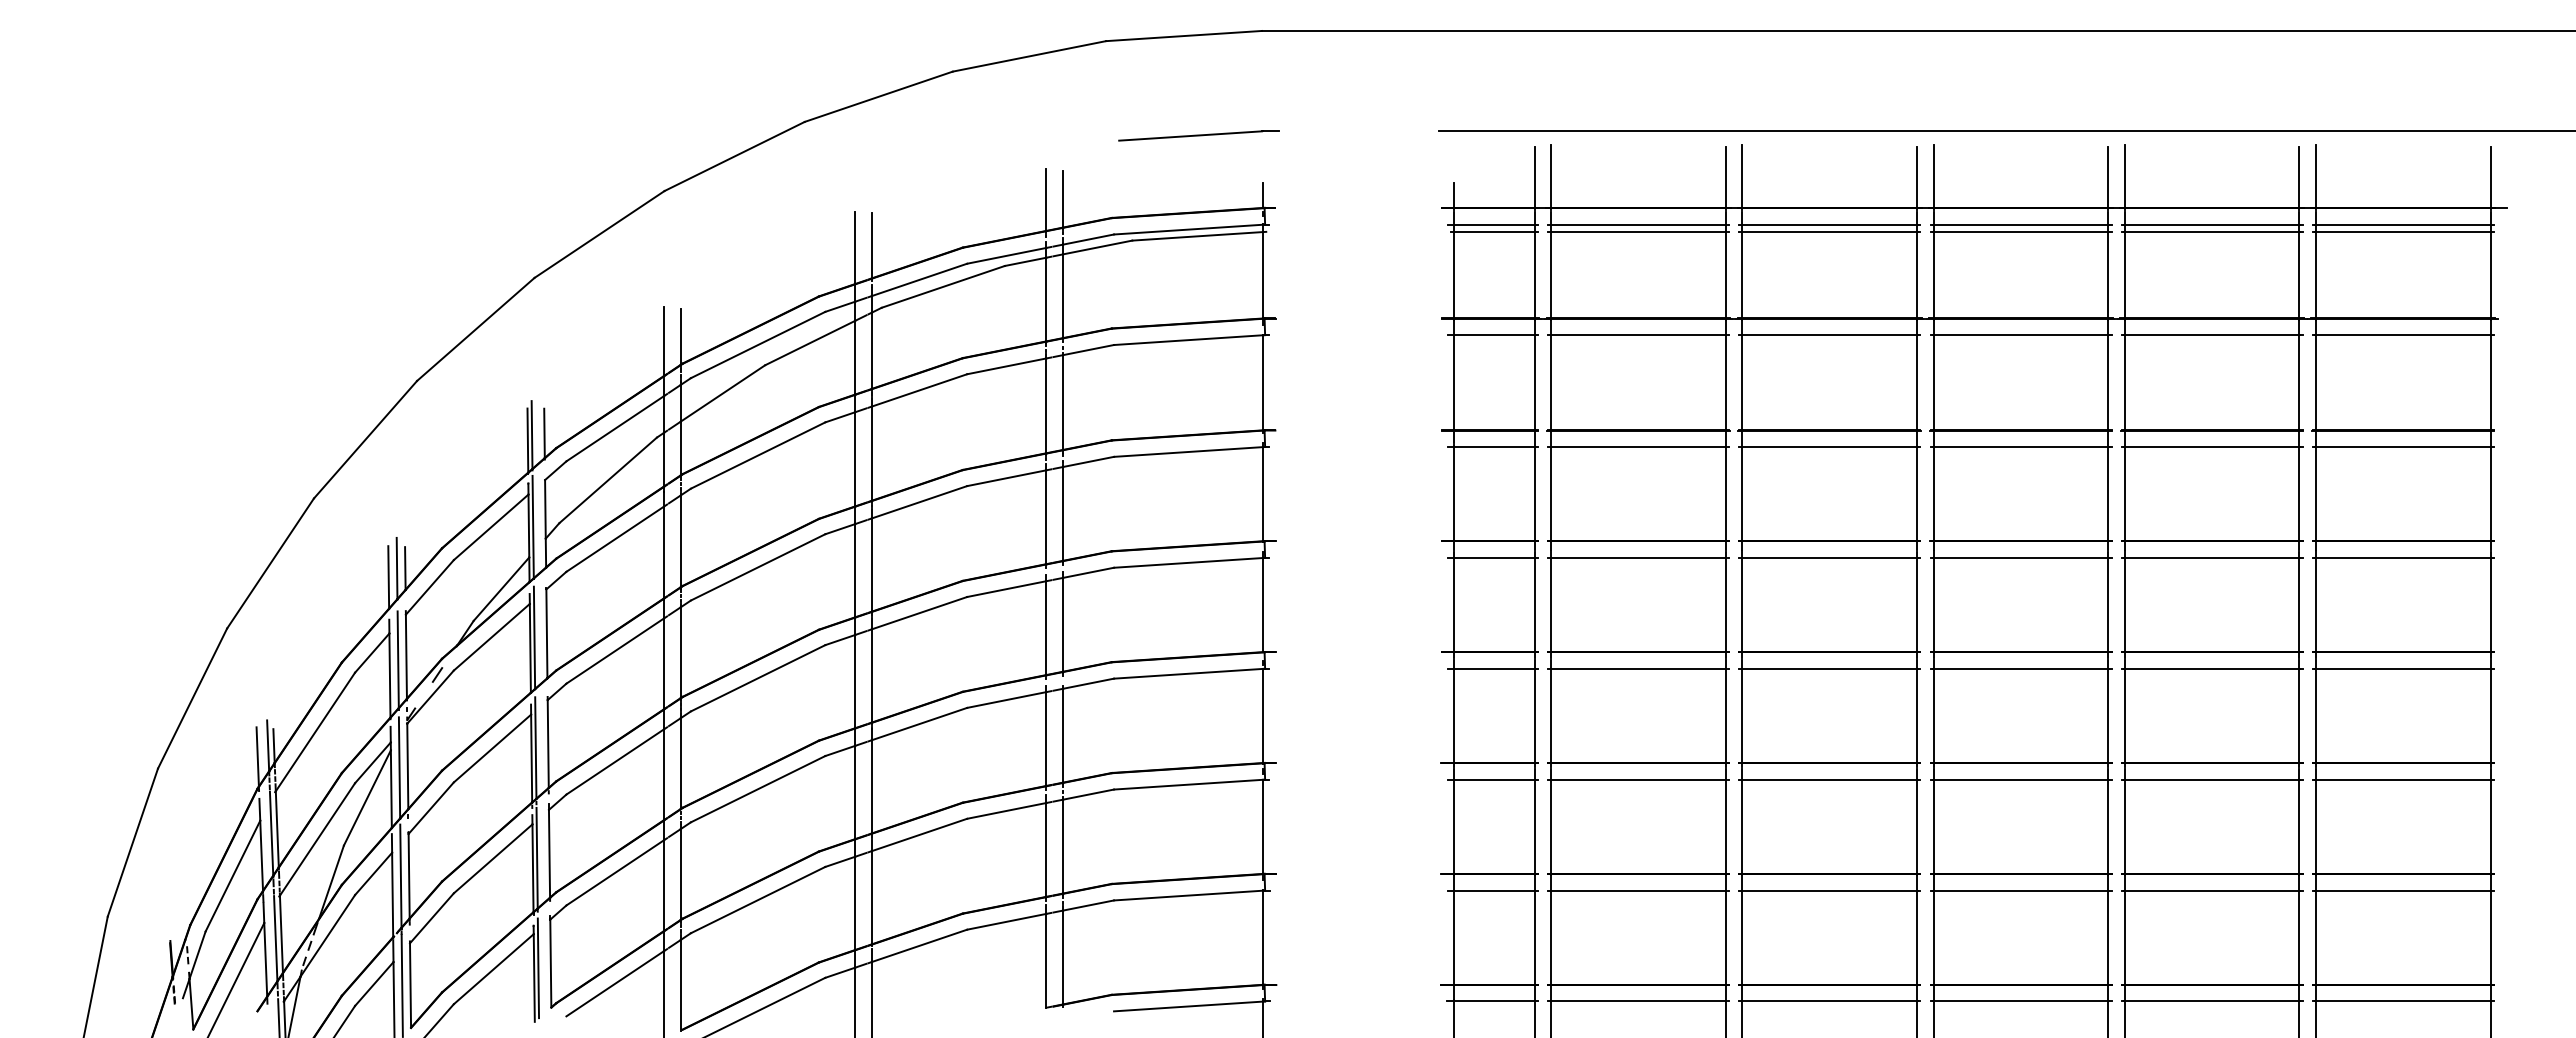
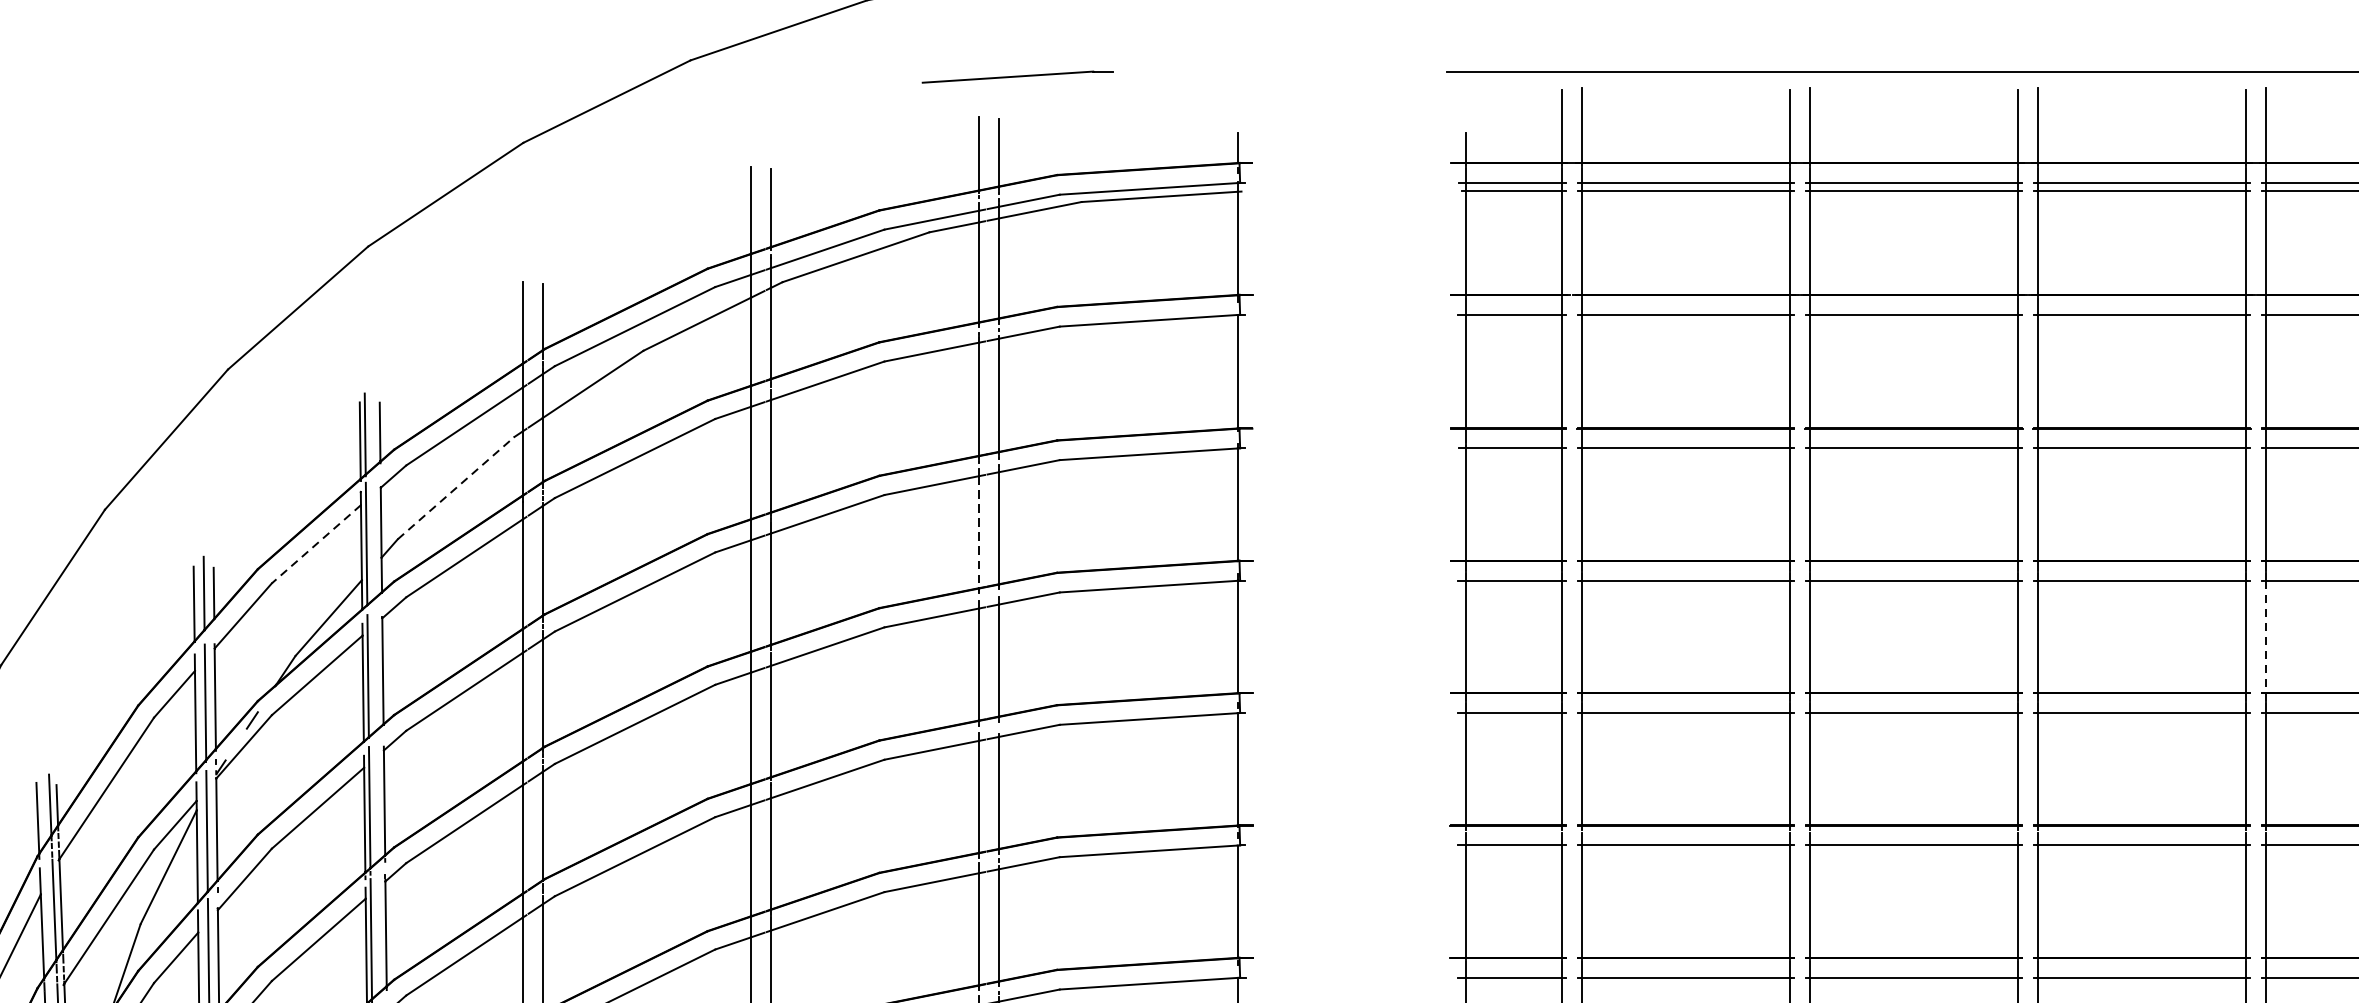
line: (1198, 135) -> (1017, 76), moved
line: (608, 480) -> (456, 488), solid -> dashed
line: (1046, 517) -> (979, 532), solid -> dashed
line: (491, 527) -> (316, 544), solid -> dashed
line: (2124, 605) -> (2265, 637), solid -> dashed

